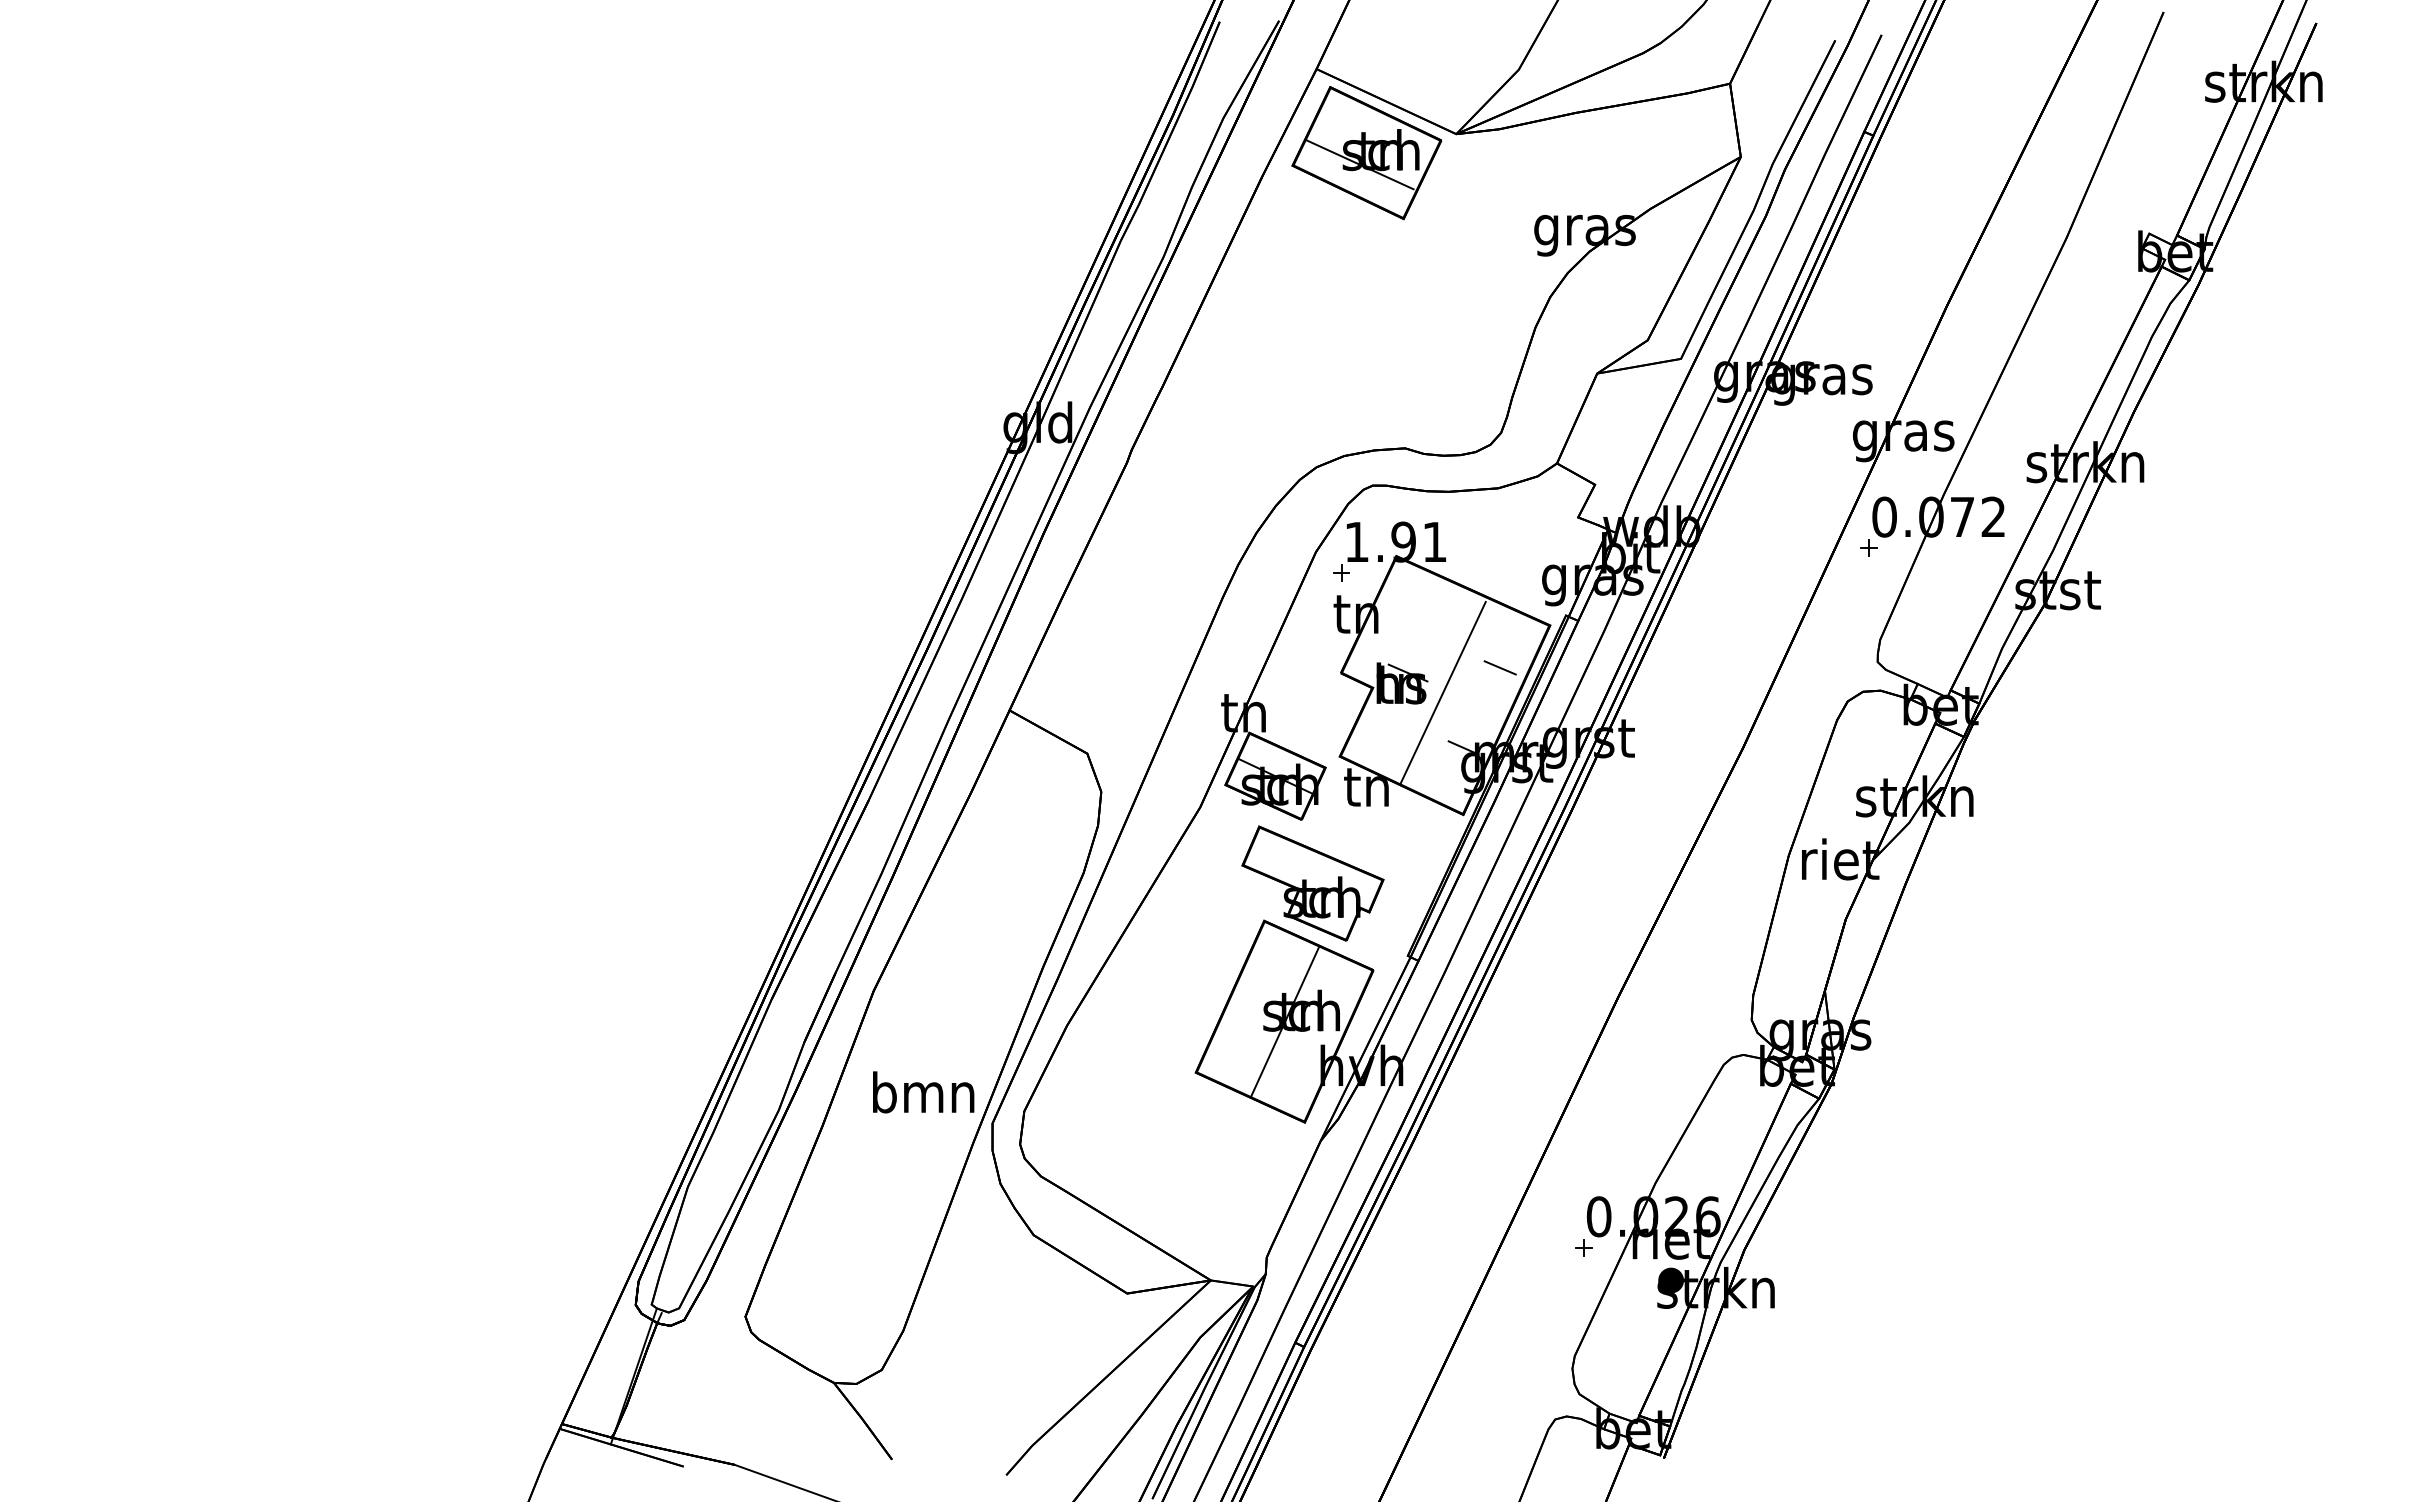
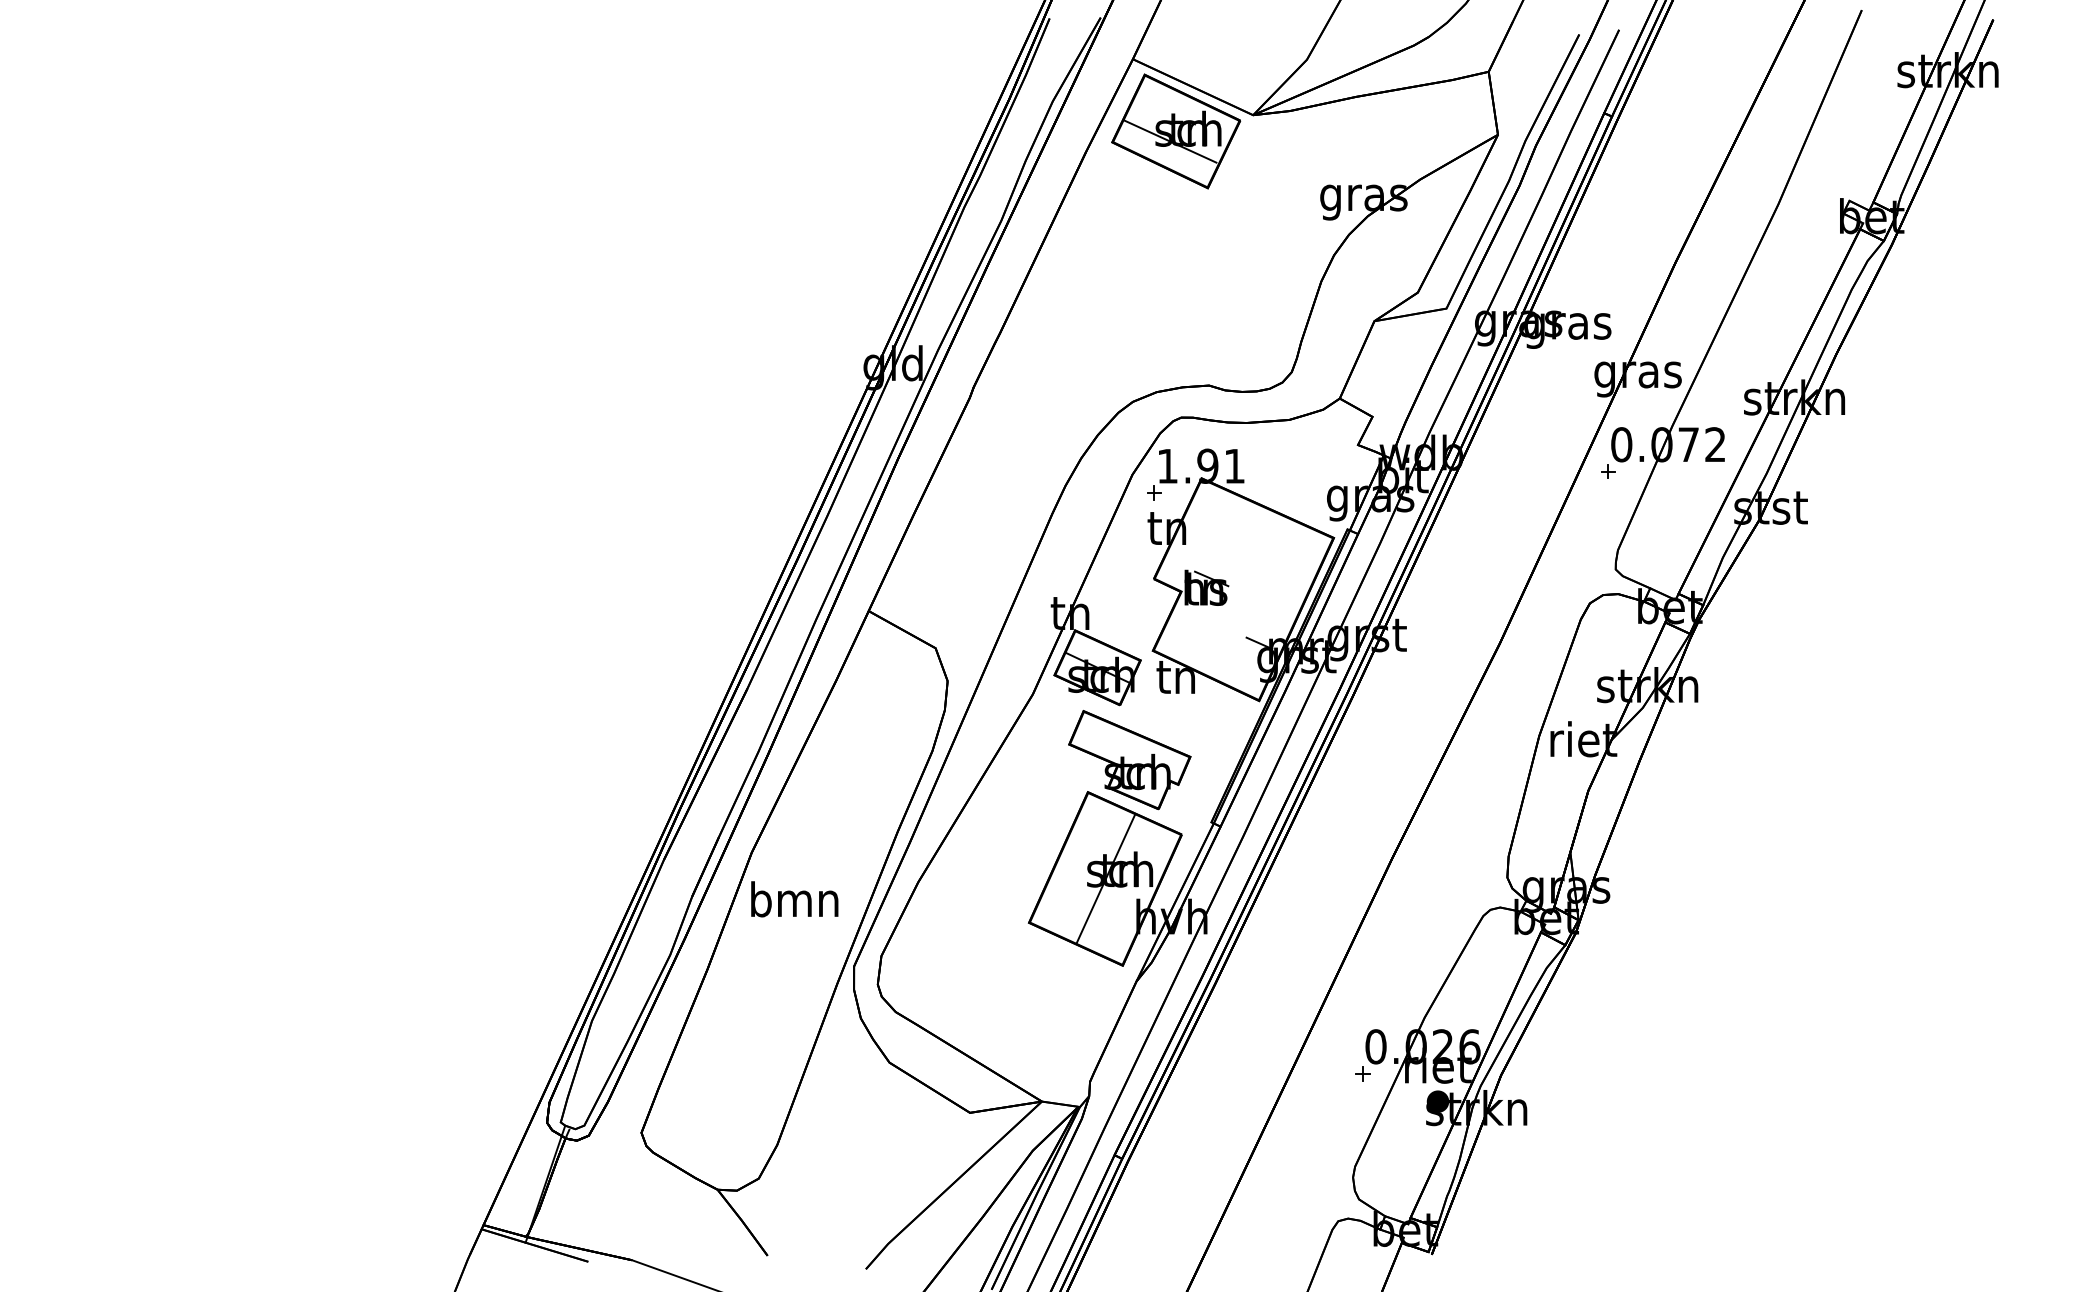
line: (1499, 667) -> (1290, 574), removed
line: (1442, 692) -> (1241, 595), removed
text: (923, 1092) -> (794, 899), moved

